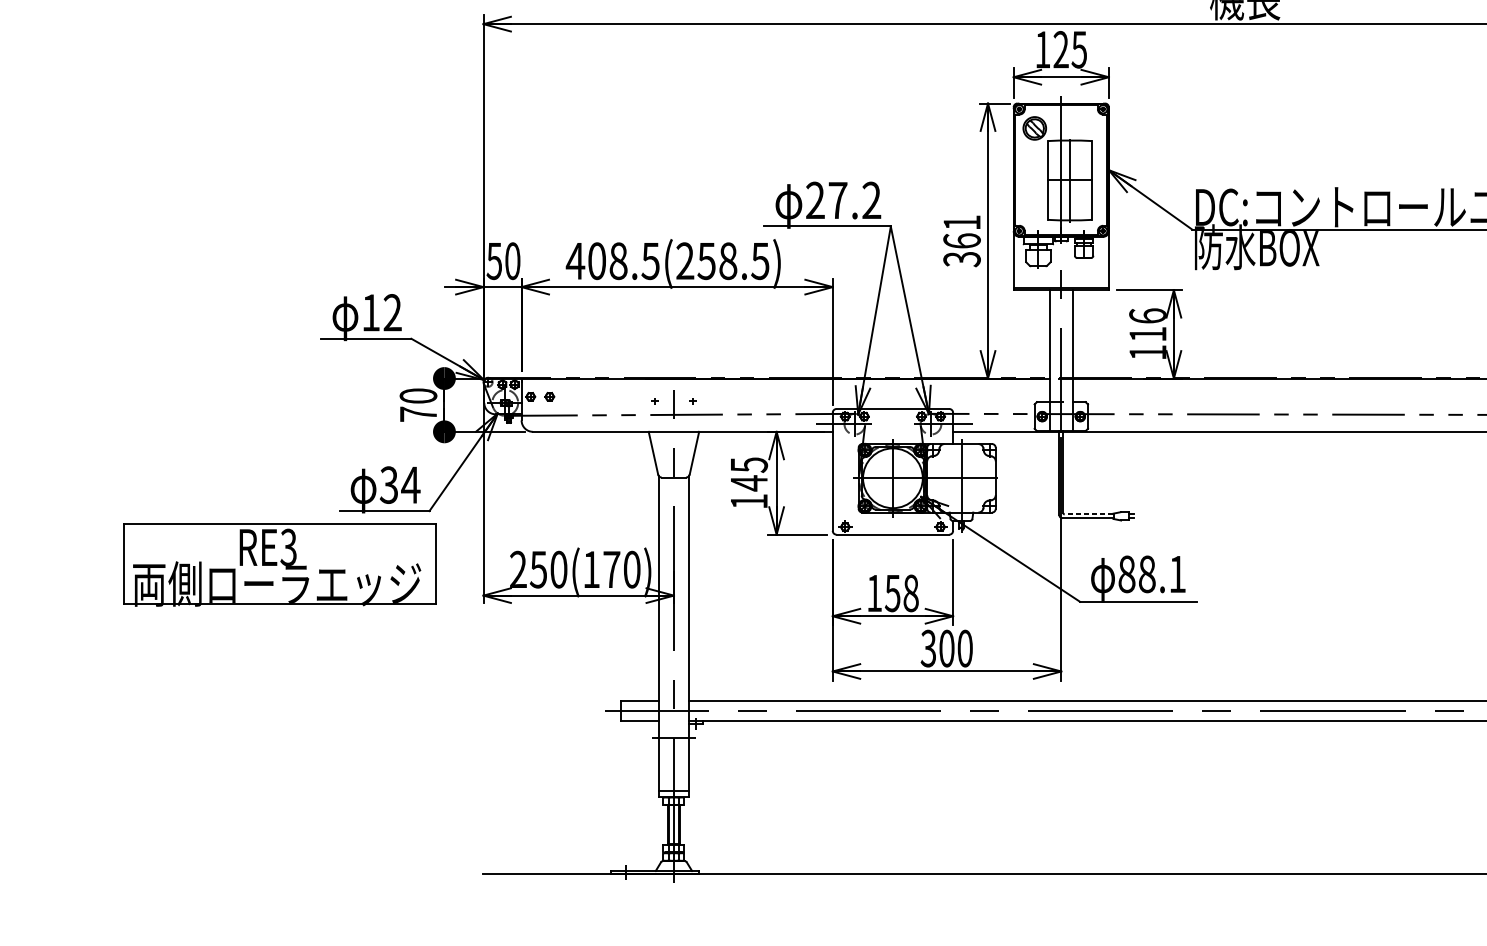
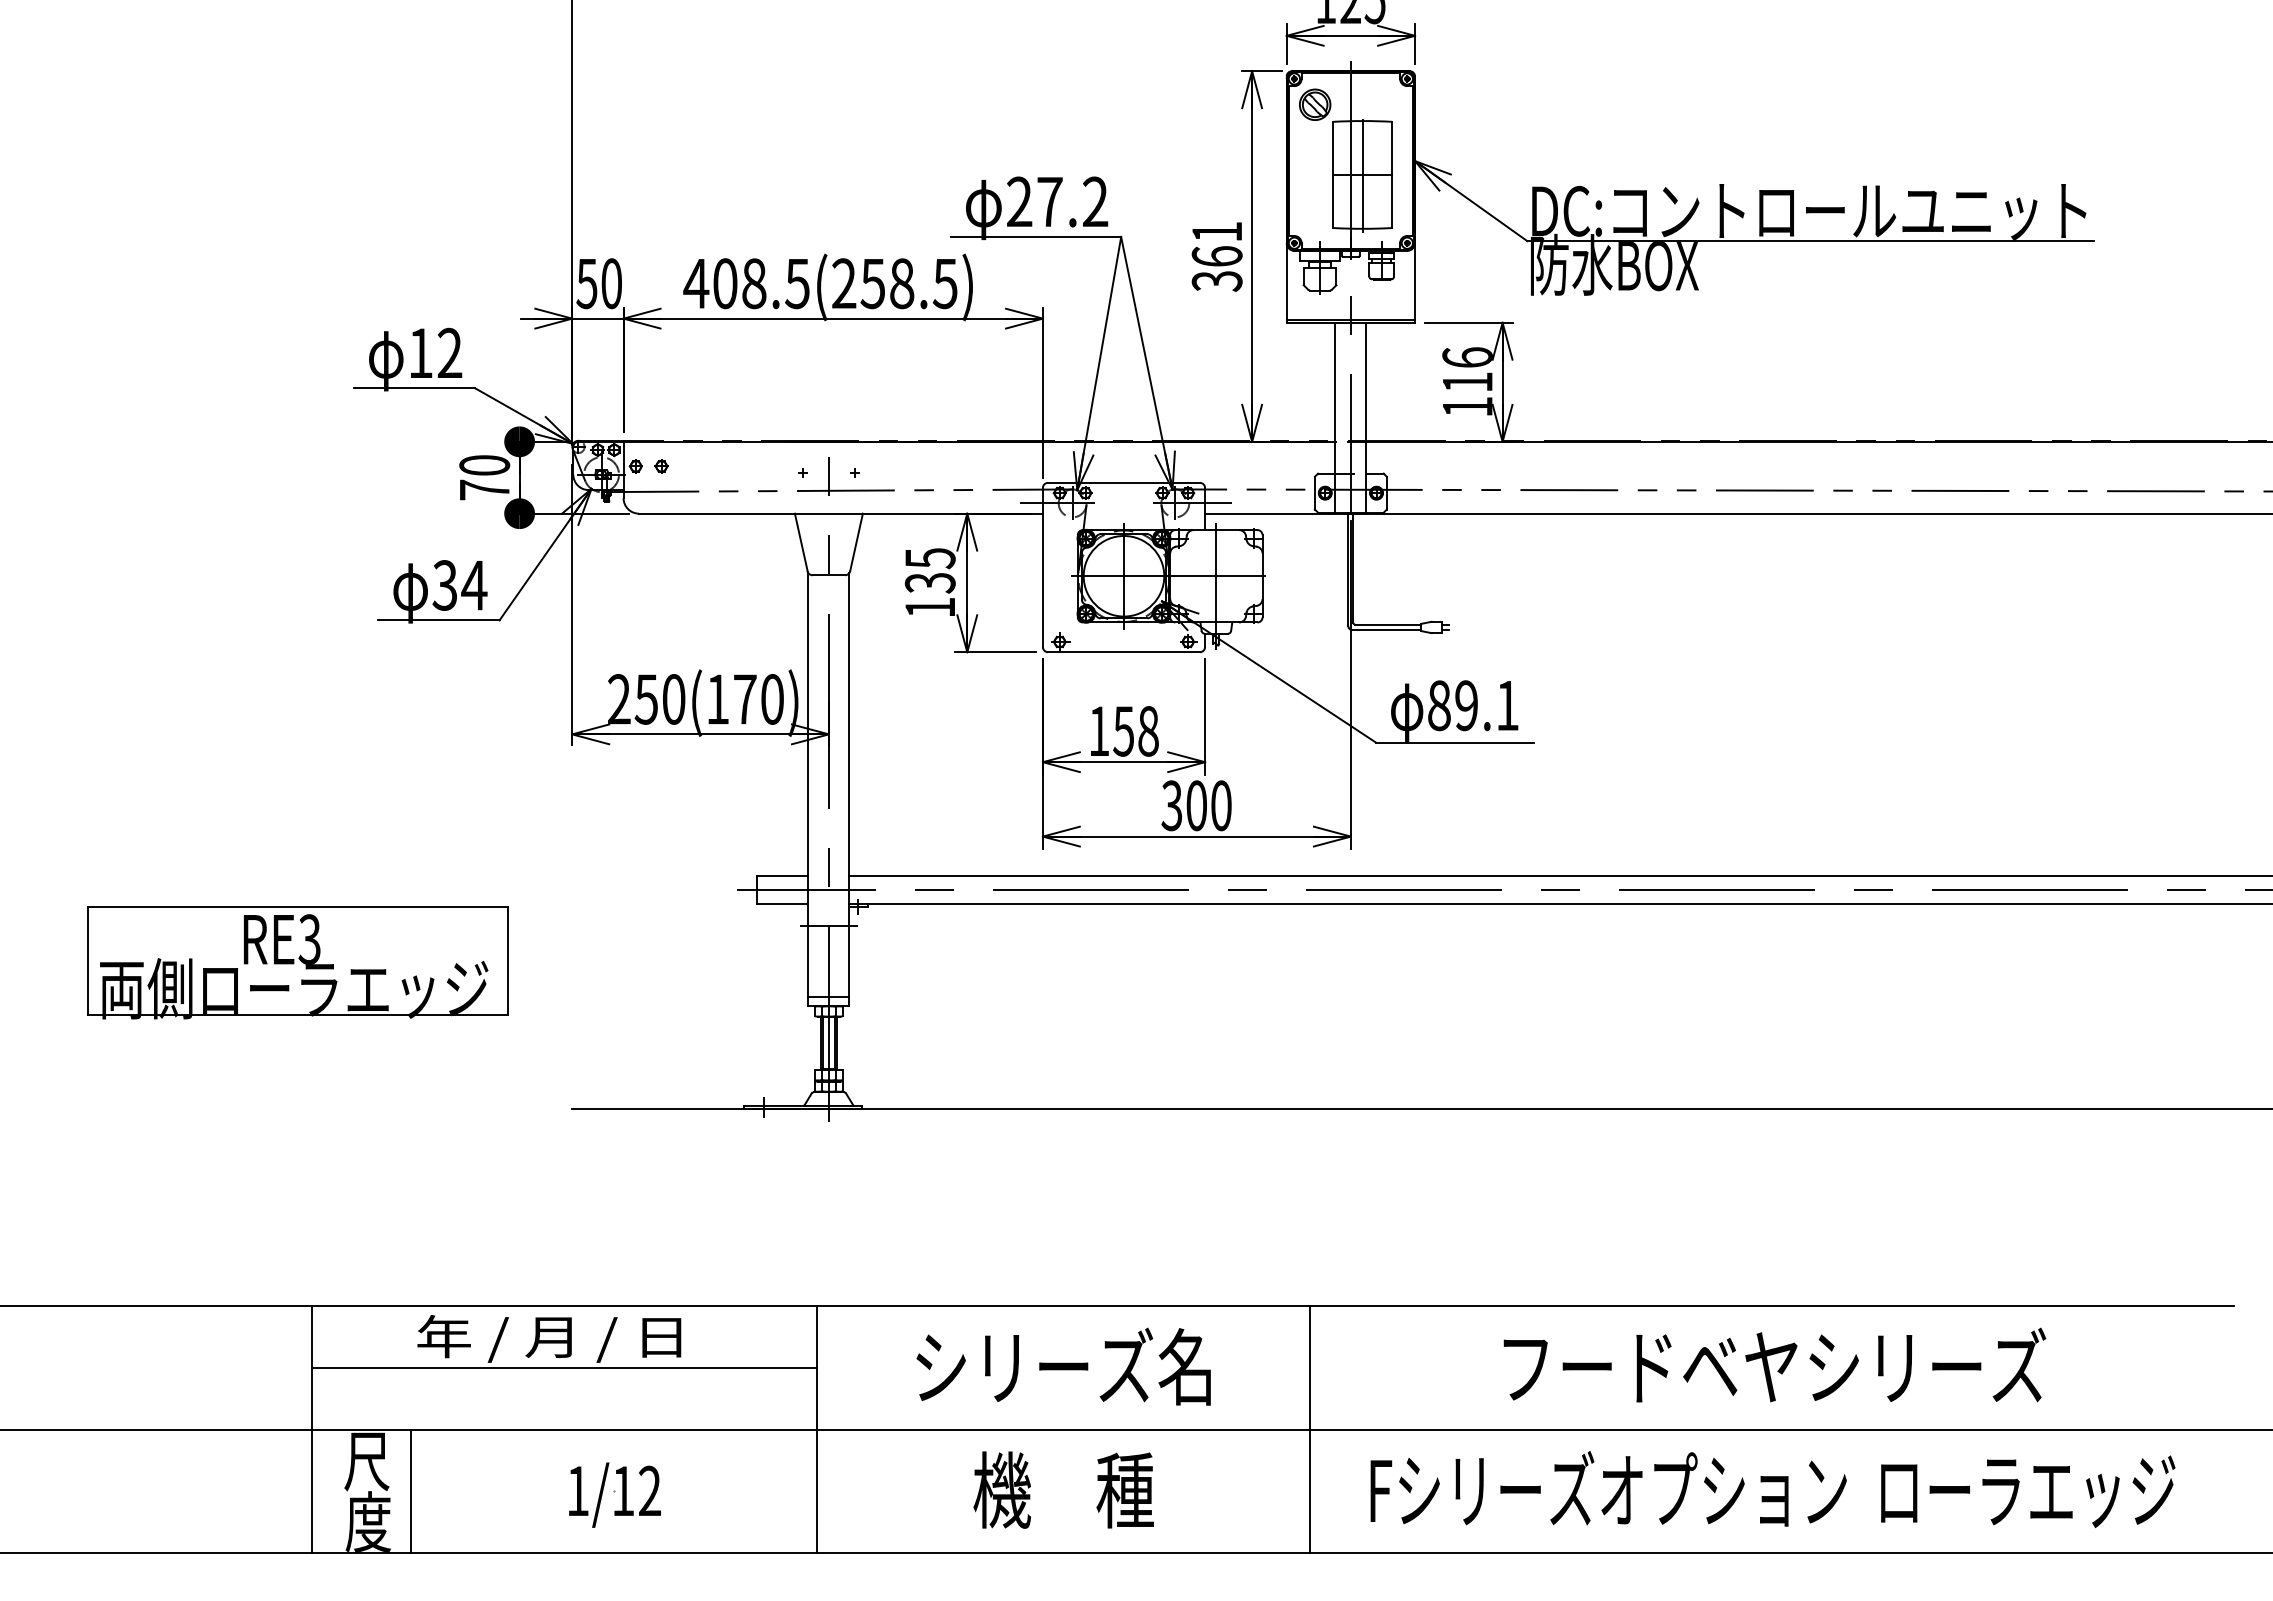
text: (748, 483) -> (929, 583), 145 -> 135
line: (1089, 514) -> (1388, 624), dashed -> solid
part: (279, 564) -> (297, 962), moved
text: (1147, 574) -> (1466, 705), 88.1 -> 89.1

